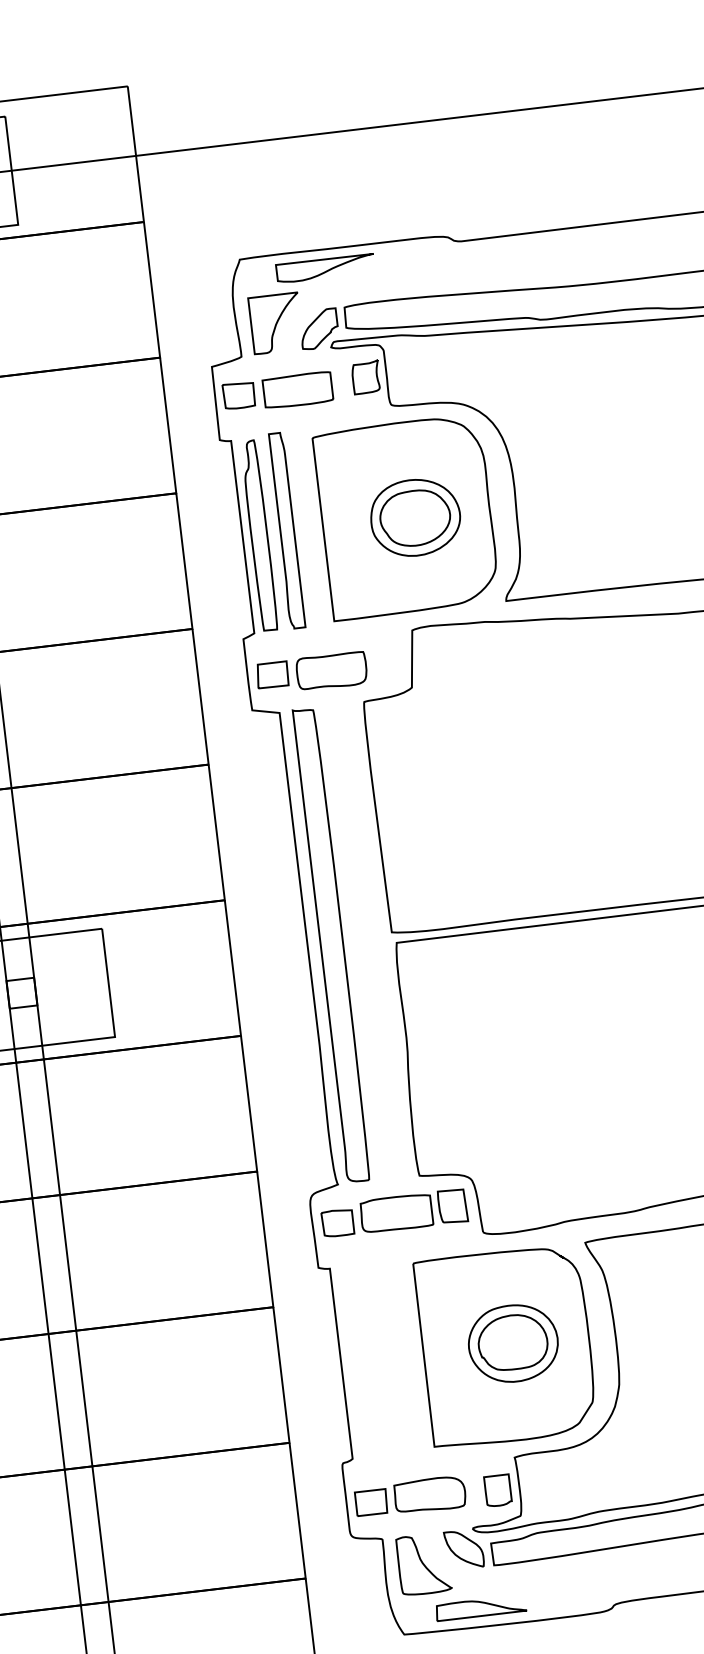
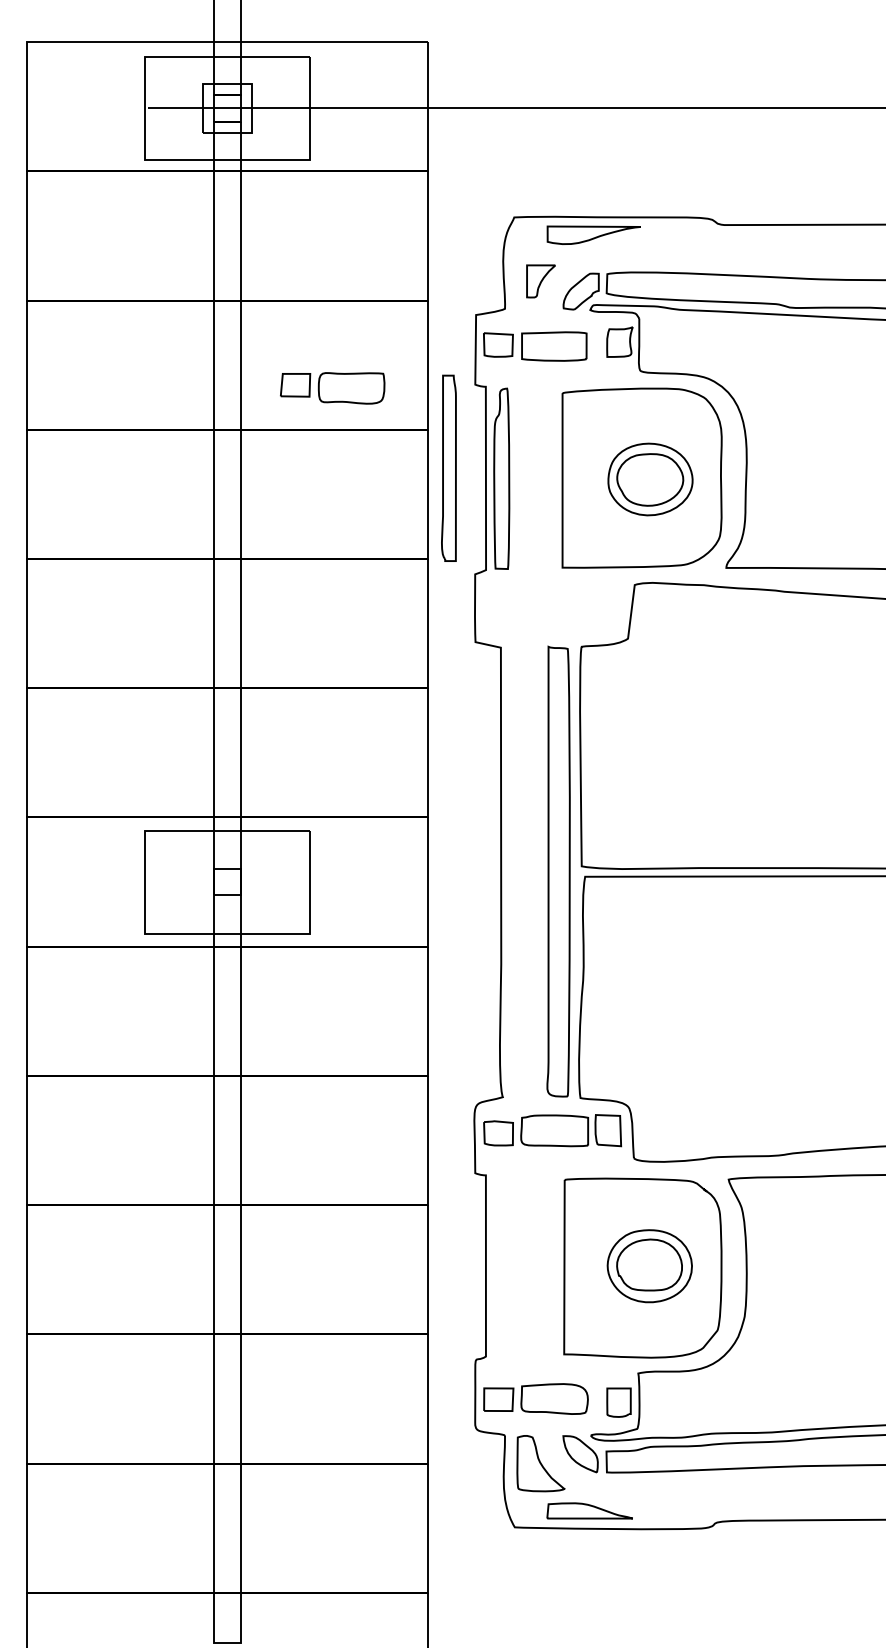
part: (275, 323) -> (540, 281), size x0.6
part: (286, 529) -> (448, 467), moved
part: (311, 673) -> (332, 388), moved
part: (331, 945) -> (558, 871), moved

